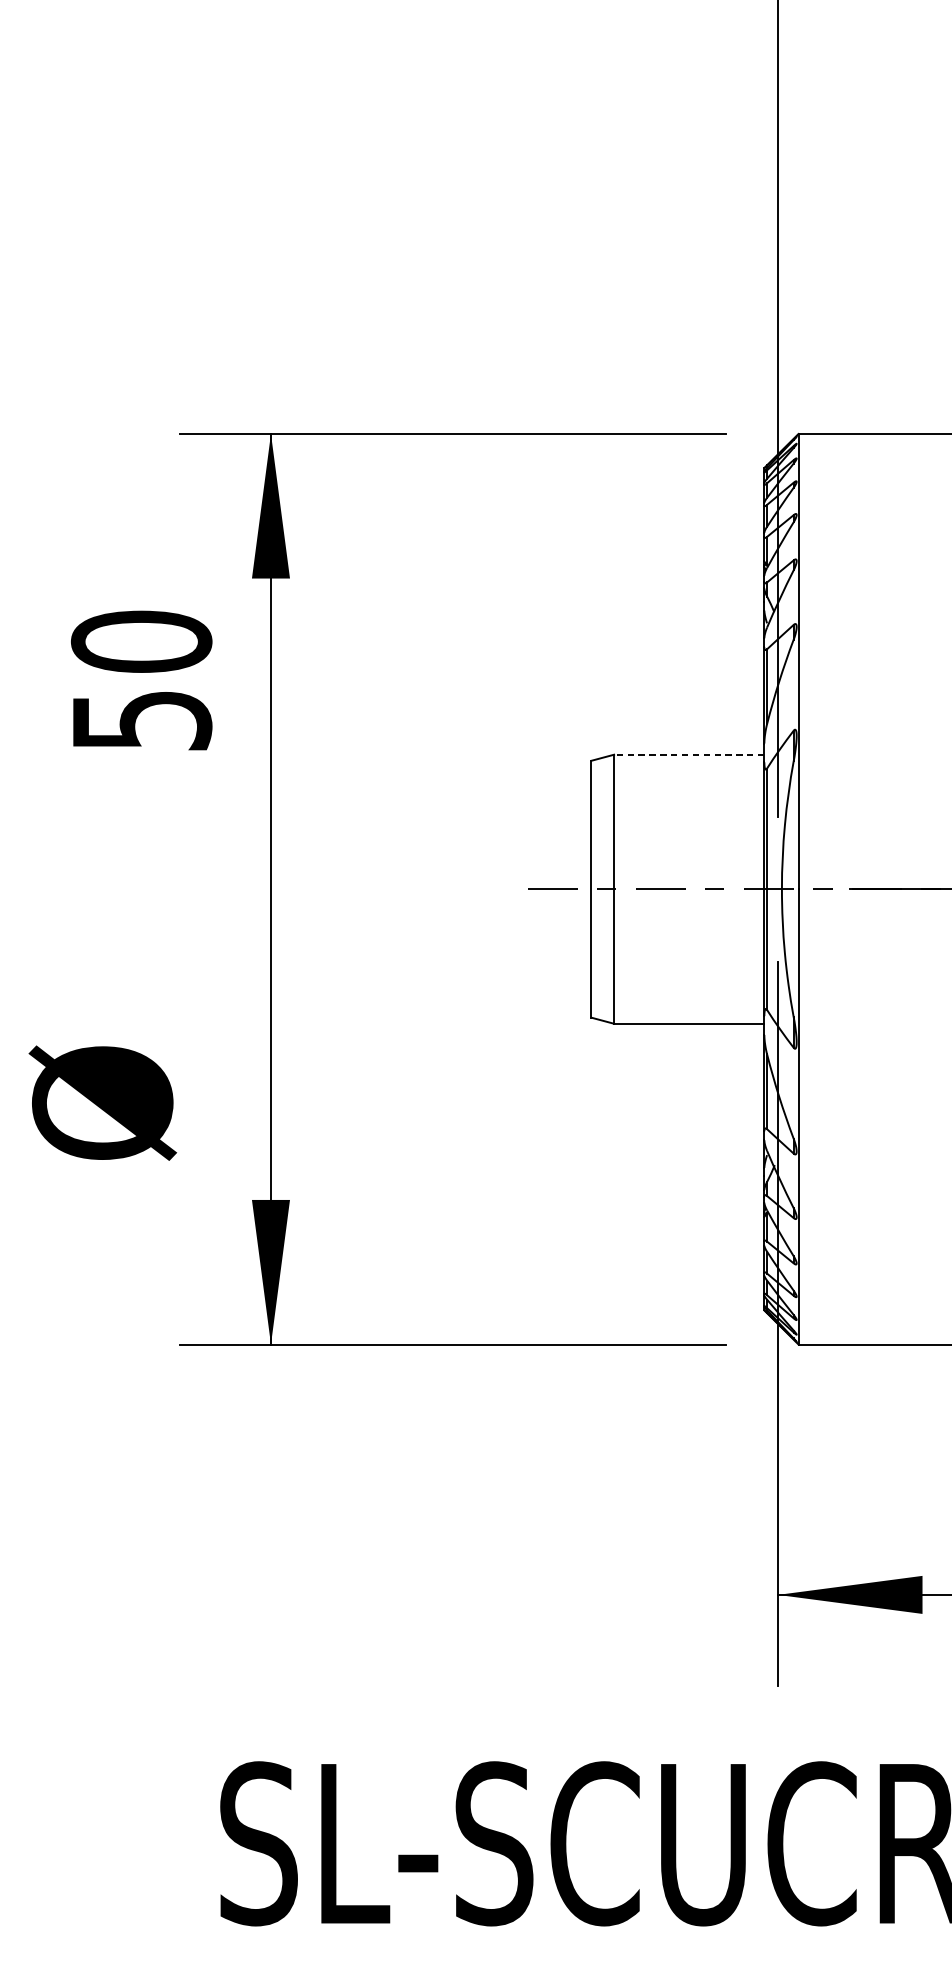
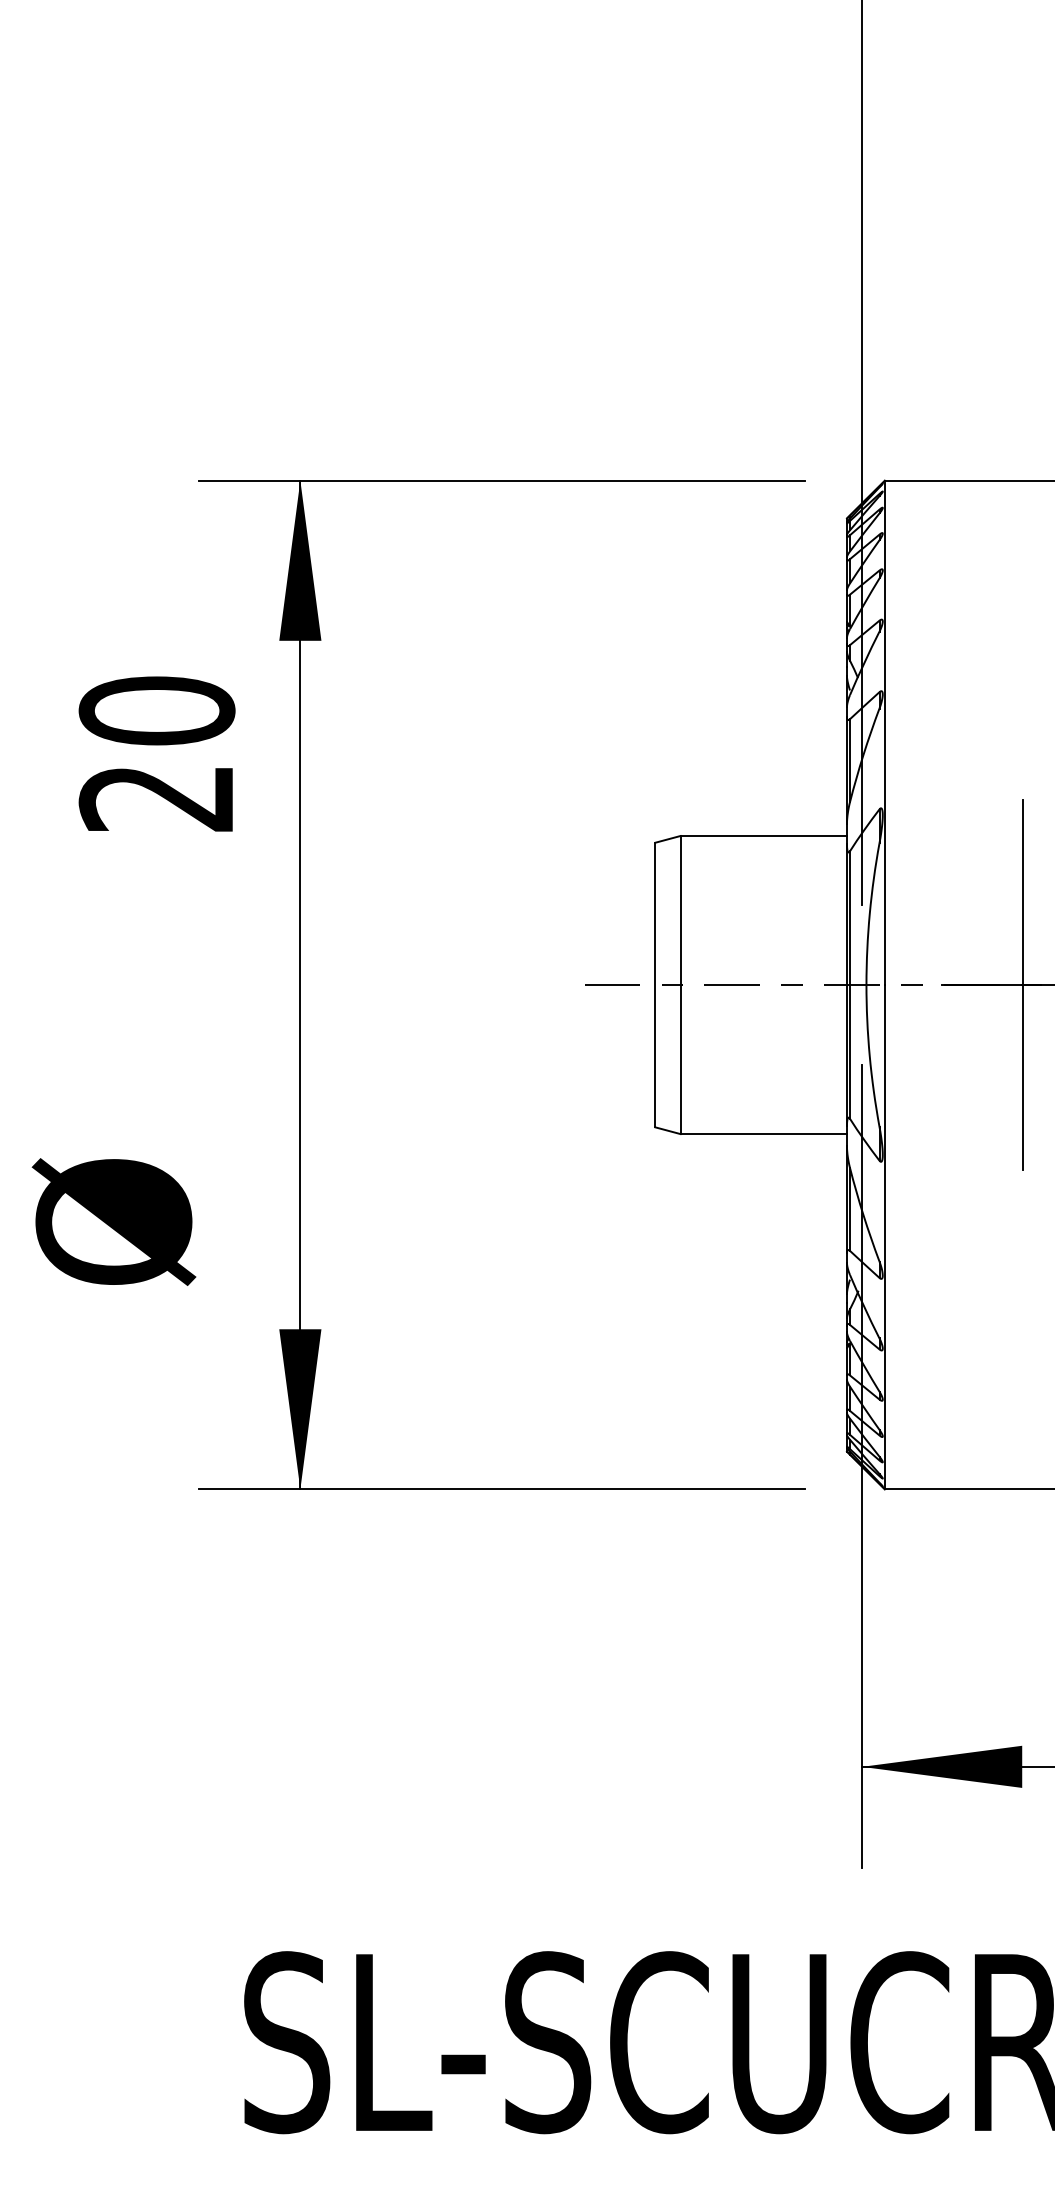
text: (141, 720) -> (156, 798), 50 -> 20
line: (689, 755) -> (763, 836), dashed -> solid
line: (923, 888) -> (1023, 984), added

